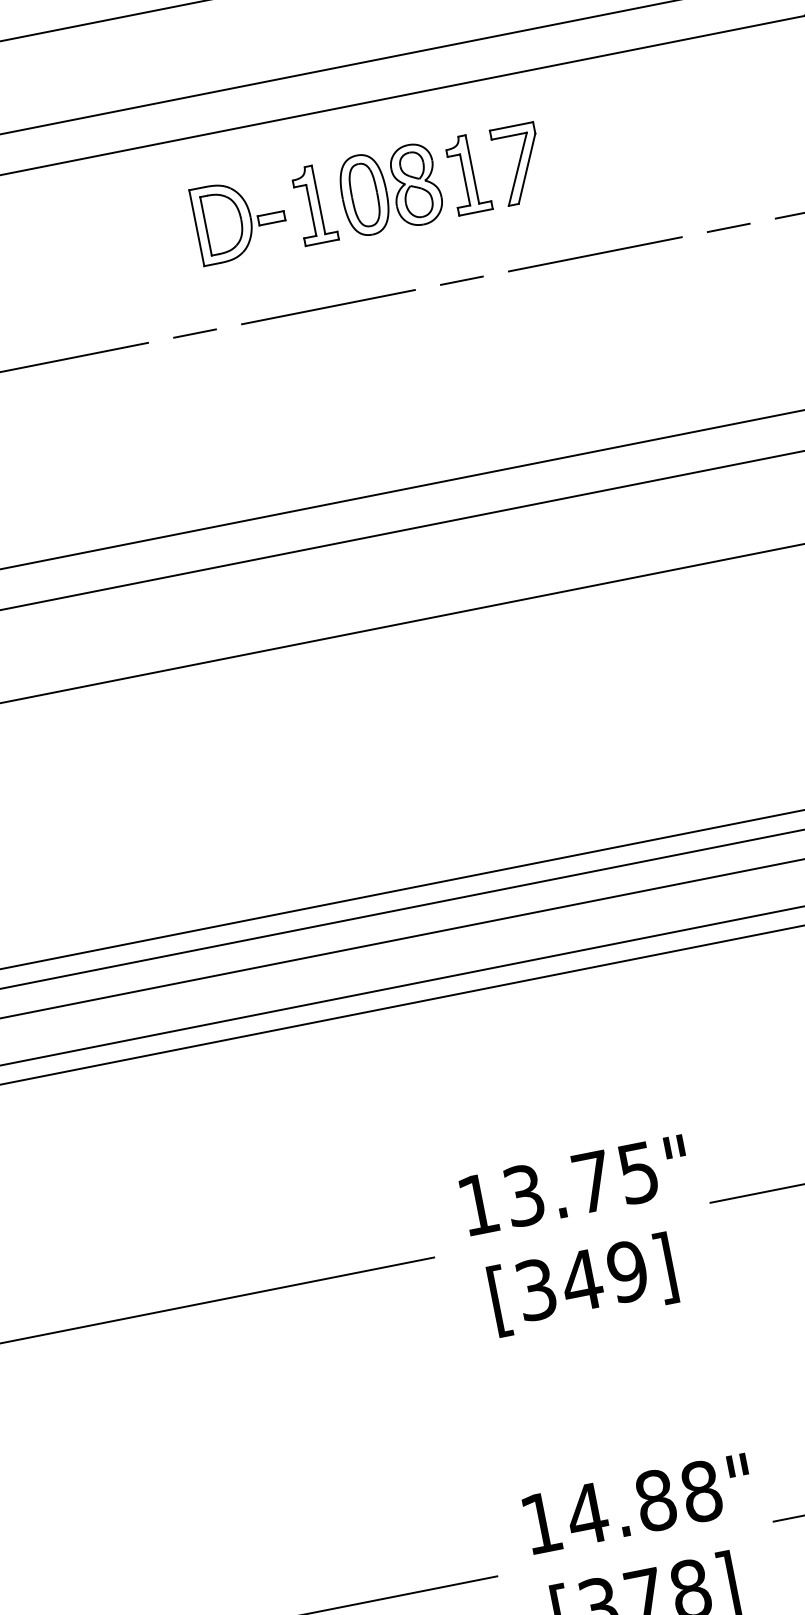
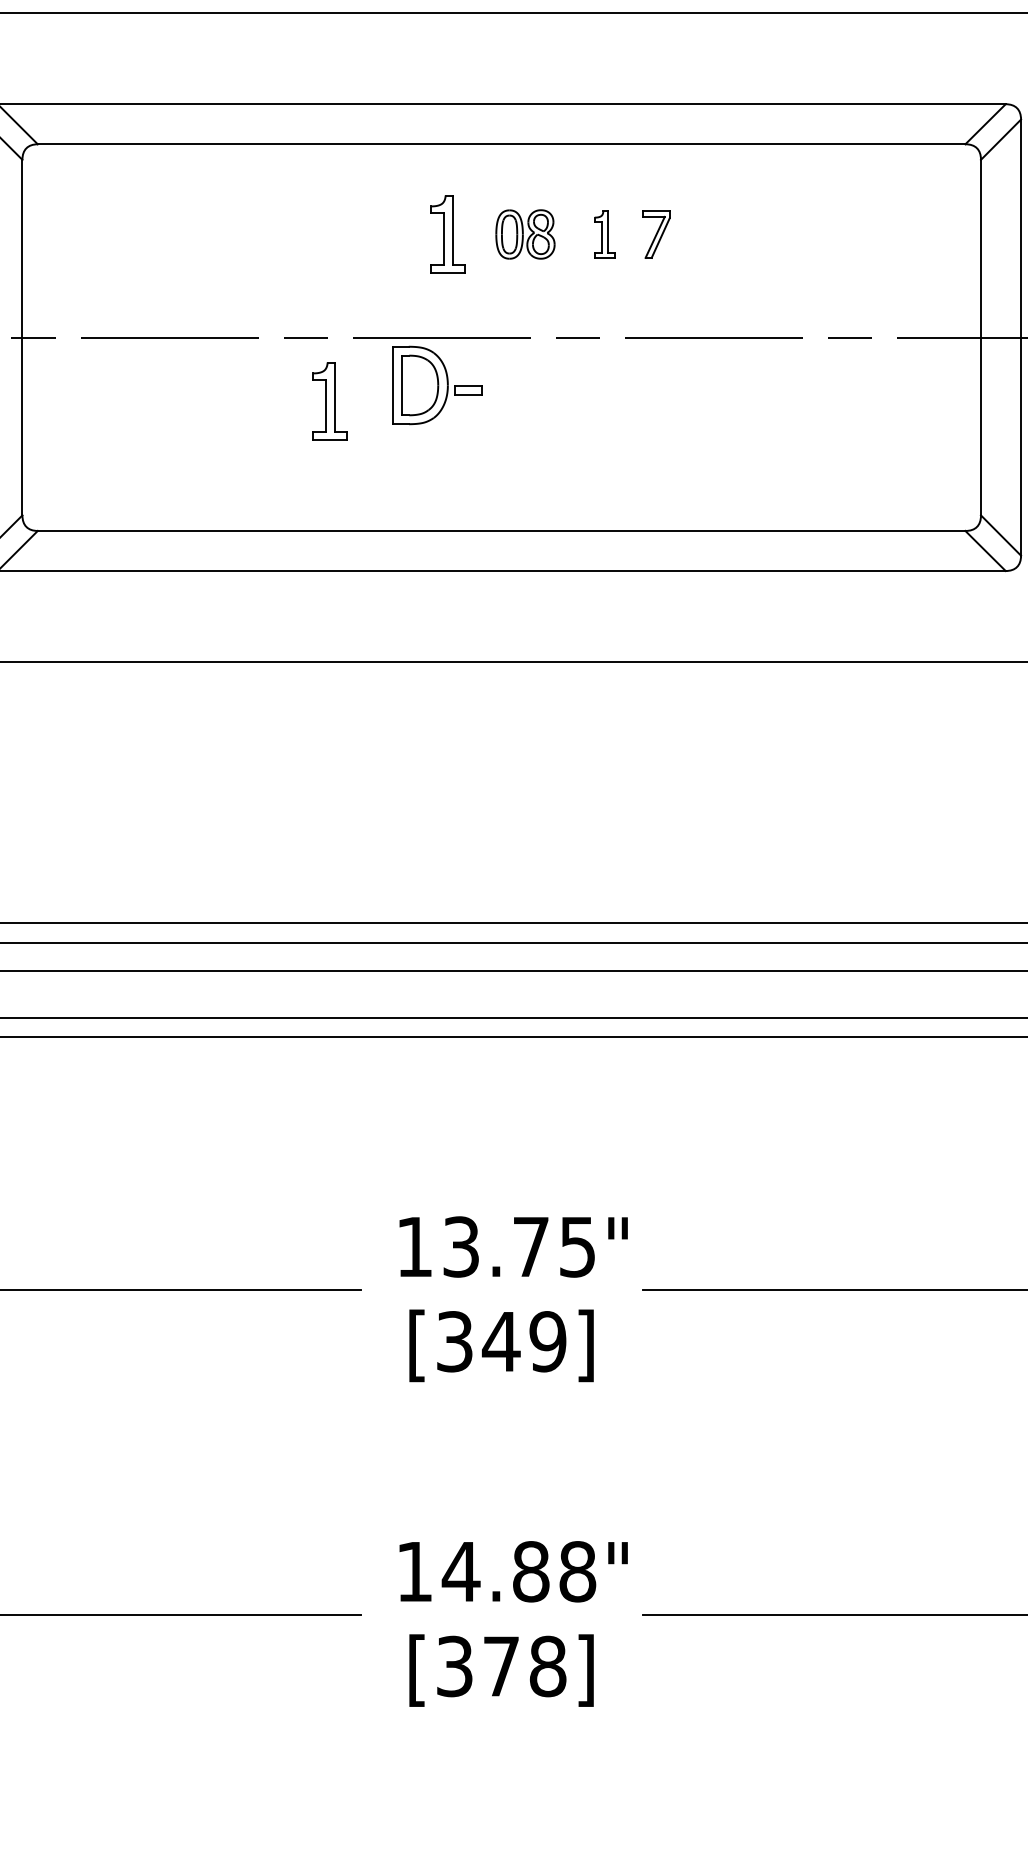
part: (519, 164) -> (656, 234), size x0.6
part: (468, 174) -> (604, 234), size x0.6
part: (390, 189) -> (525, 234), size x0.6
part: (240, 219) -> (437, 385), moved
part: (230, 391) -> (329, 401), added

